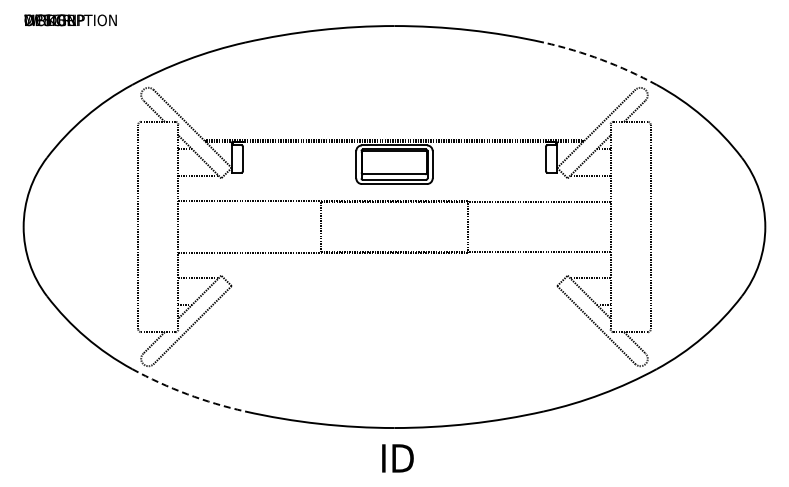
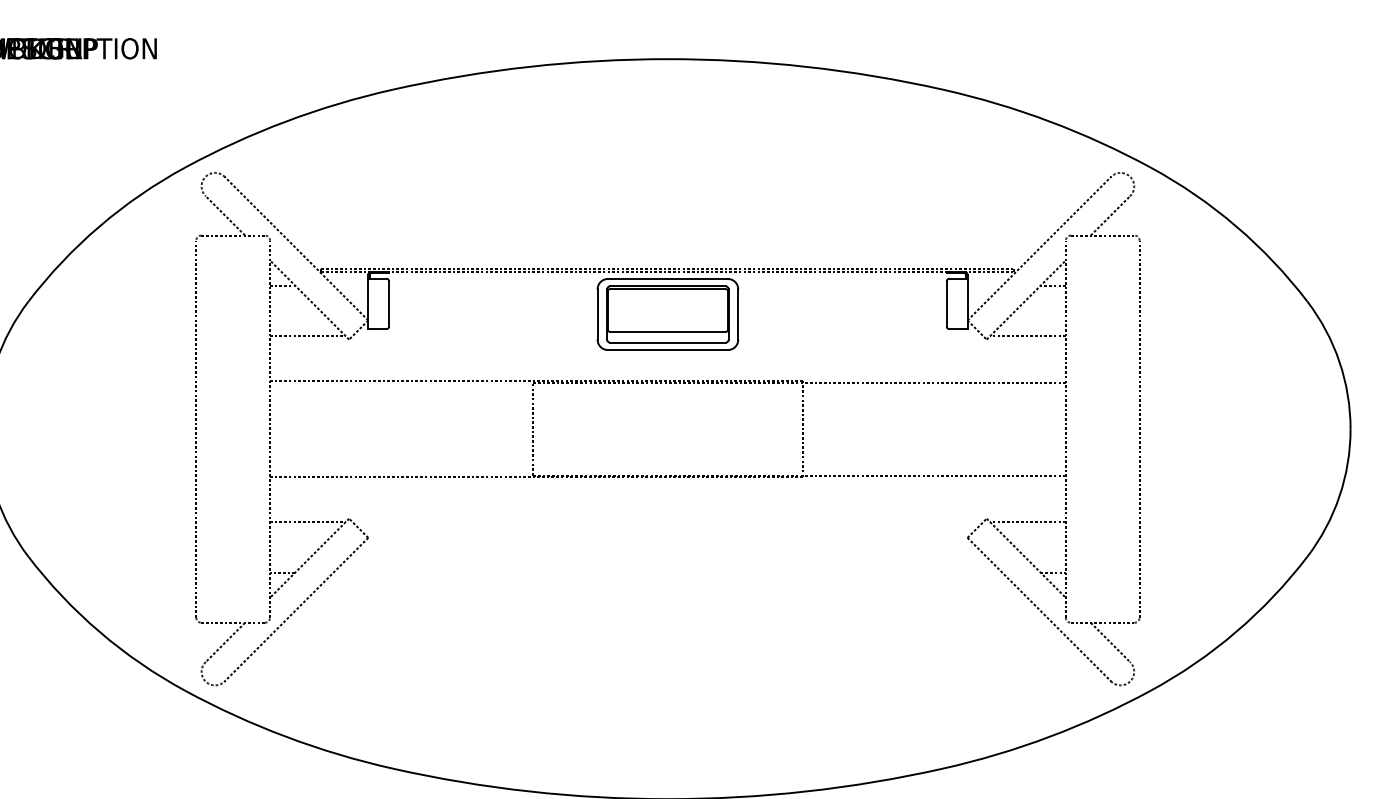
arc: (601, 59) -> (1048, 120), dashed -> solid
arc: (187, 394) -> (286, 737), dashed -> solid

